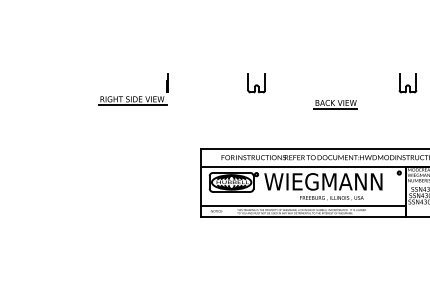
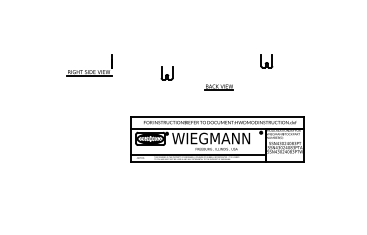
part: (407, 83) -> (266, 61), moved
part: (133, 89) -> (89, 65), moved

